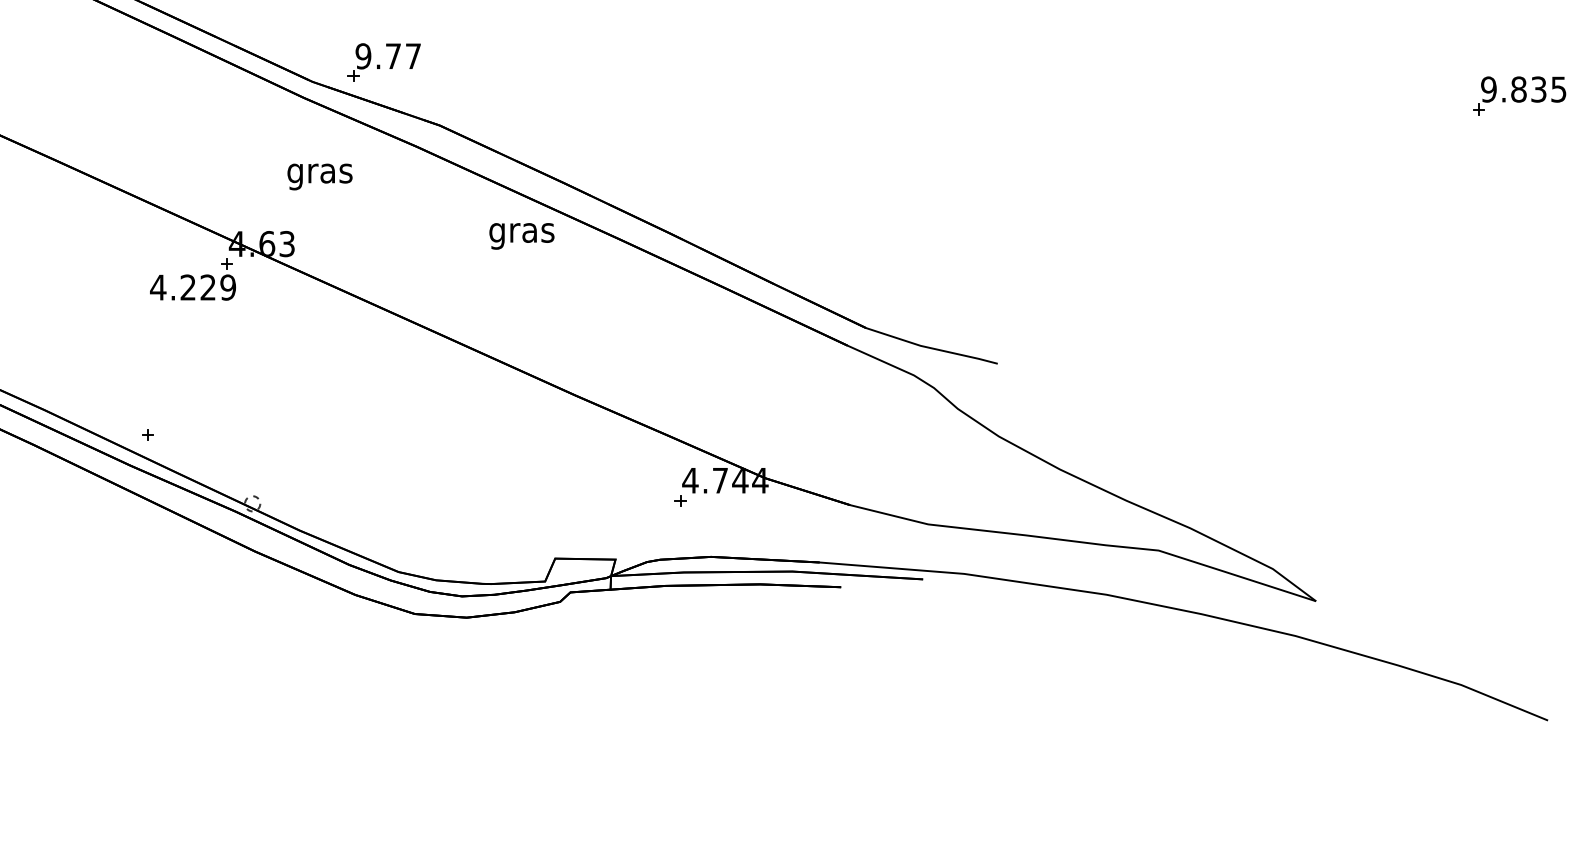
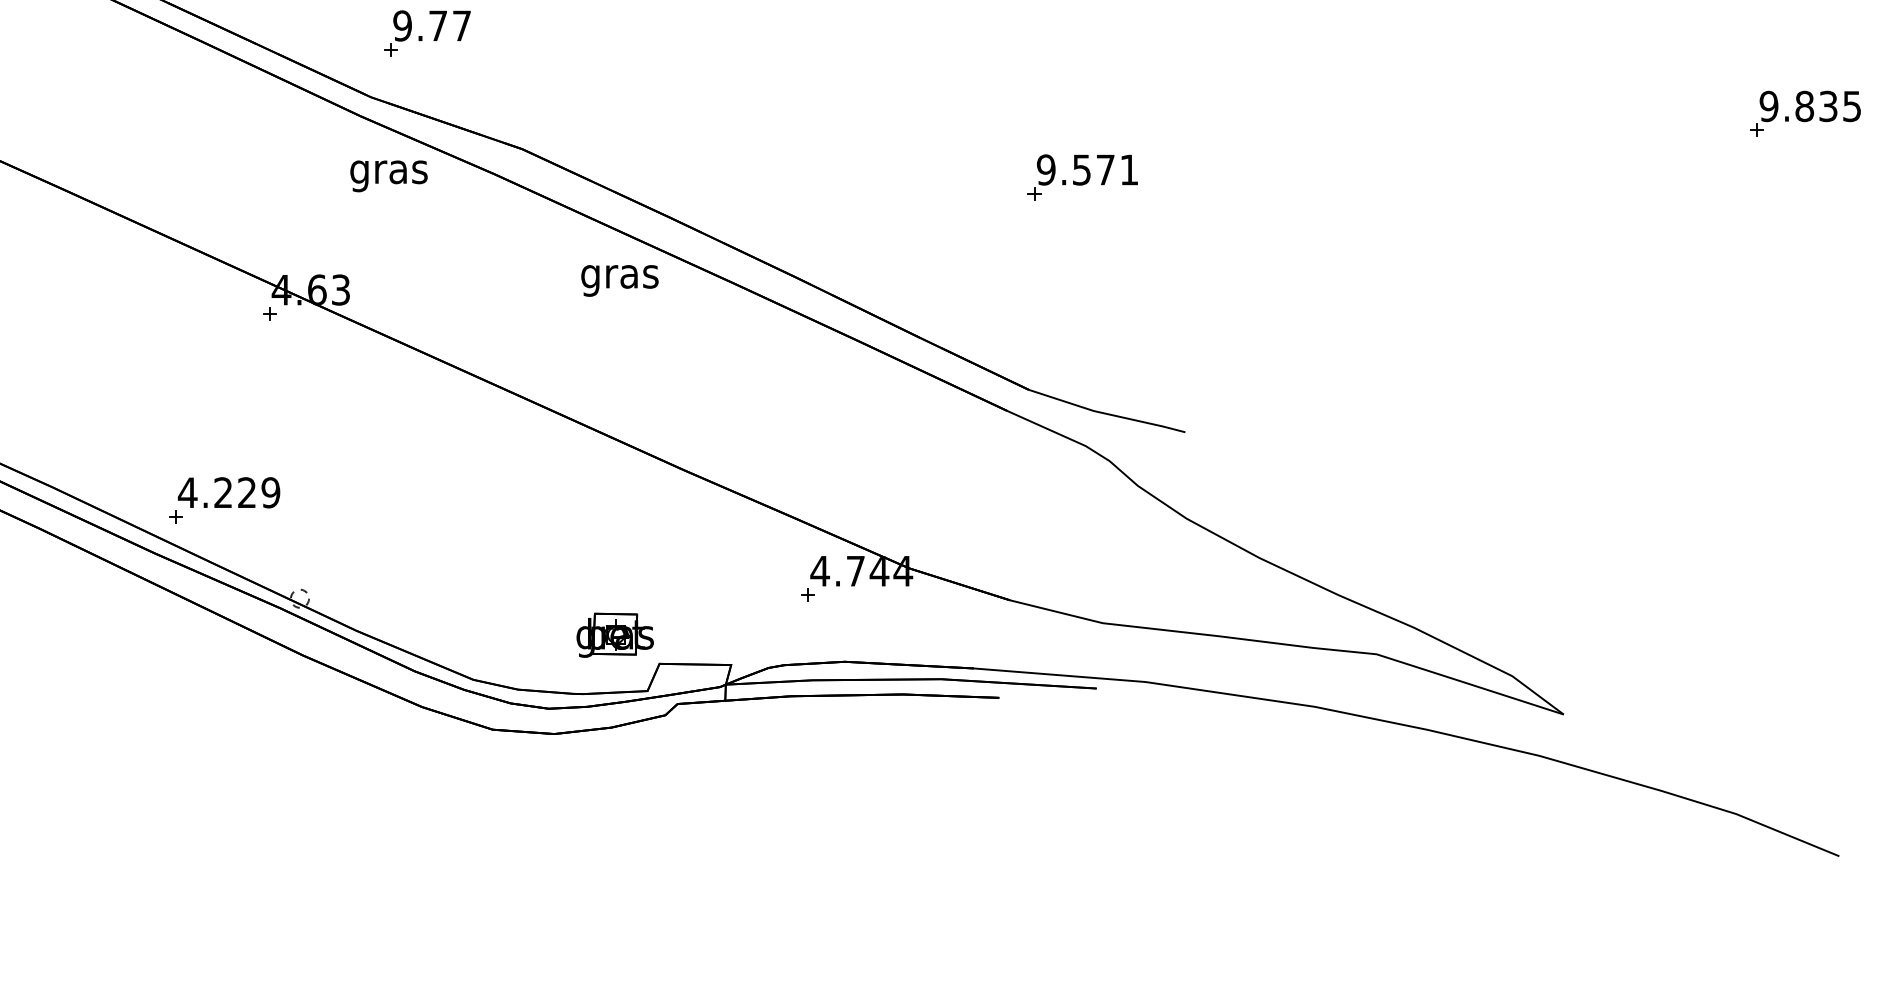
part: (384, 62) -> (427, 33), moved
part: (911, 149) -> (1082, 177), added
text: (319, 177) -> (388, 176), moved
text: (192, 287) -> (228, 492), moved
part: (517, 533) -> (614, 634), added

